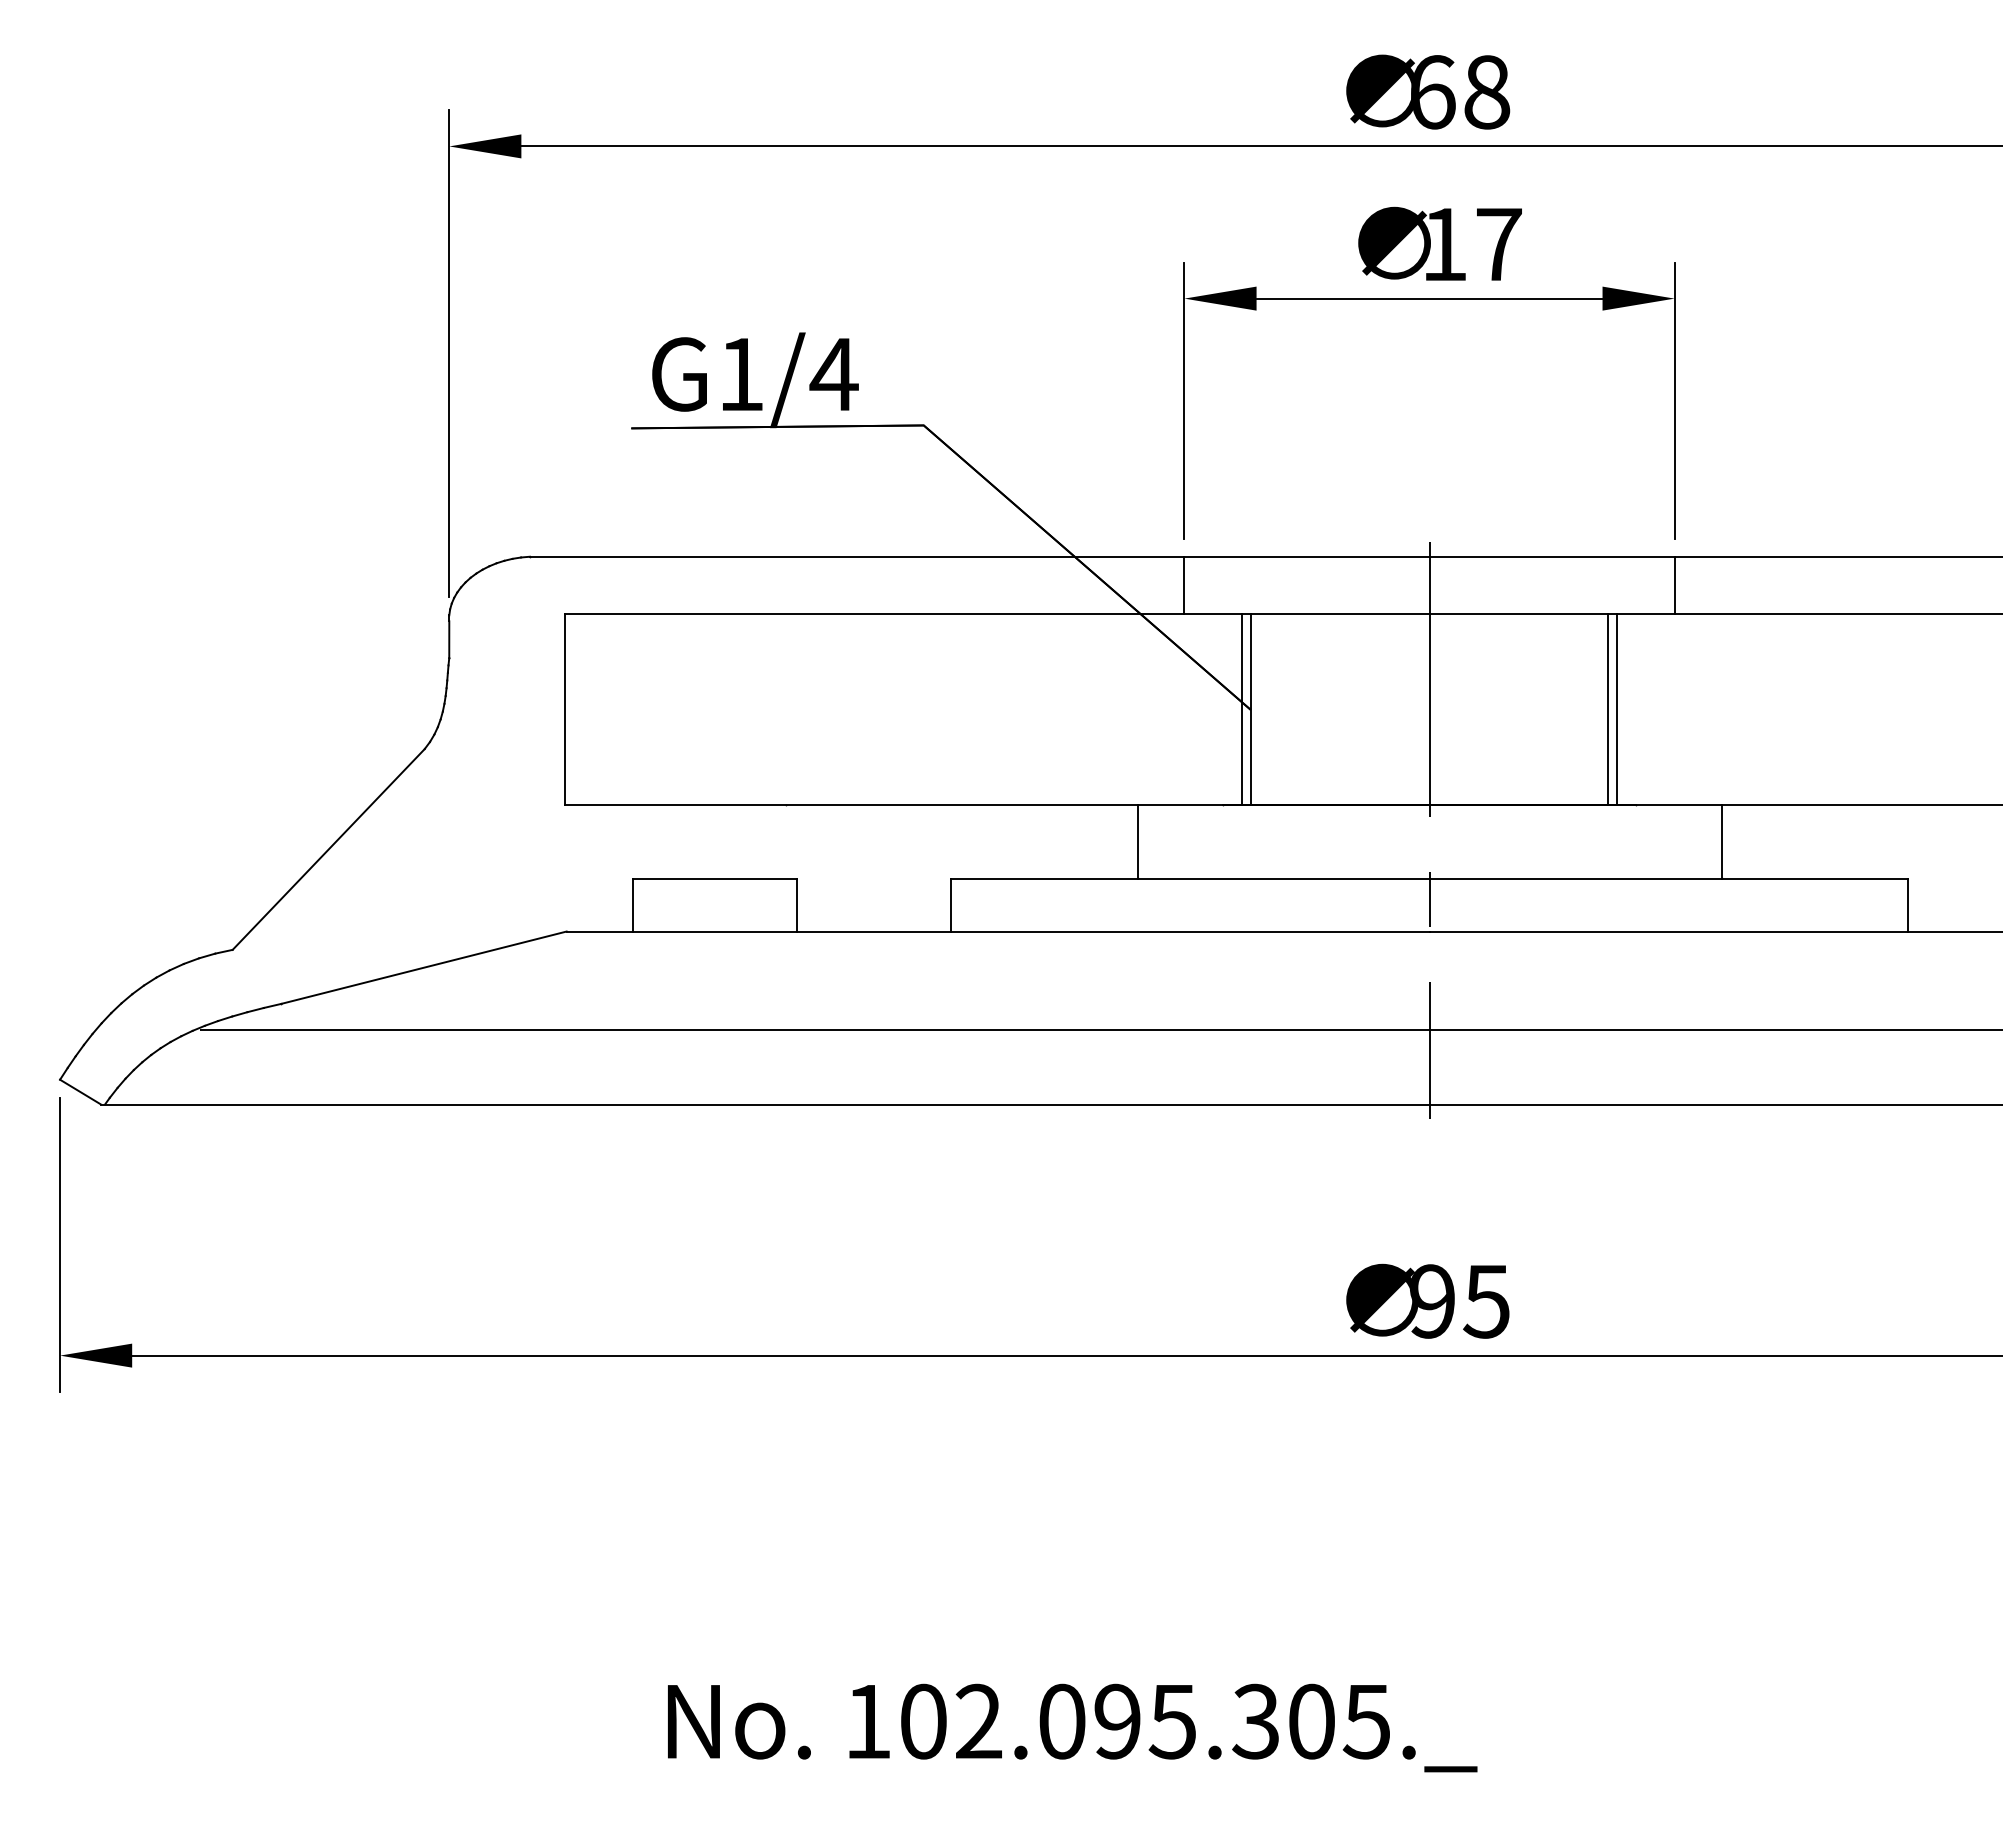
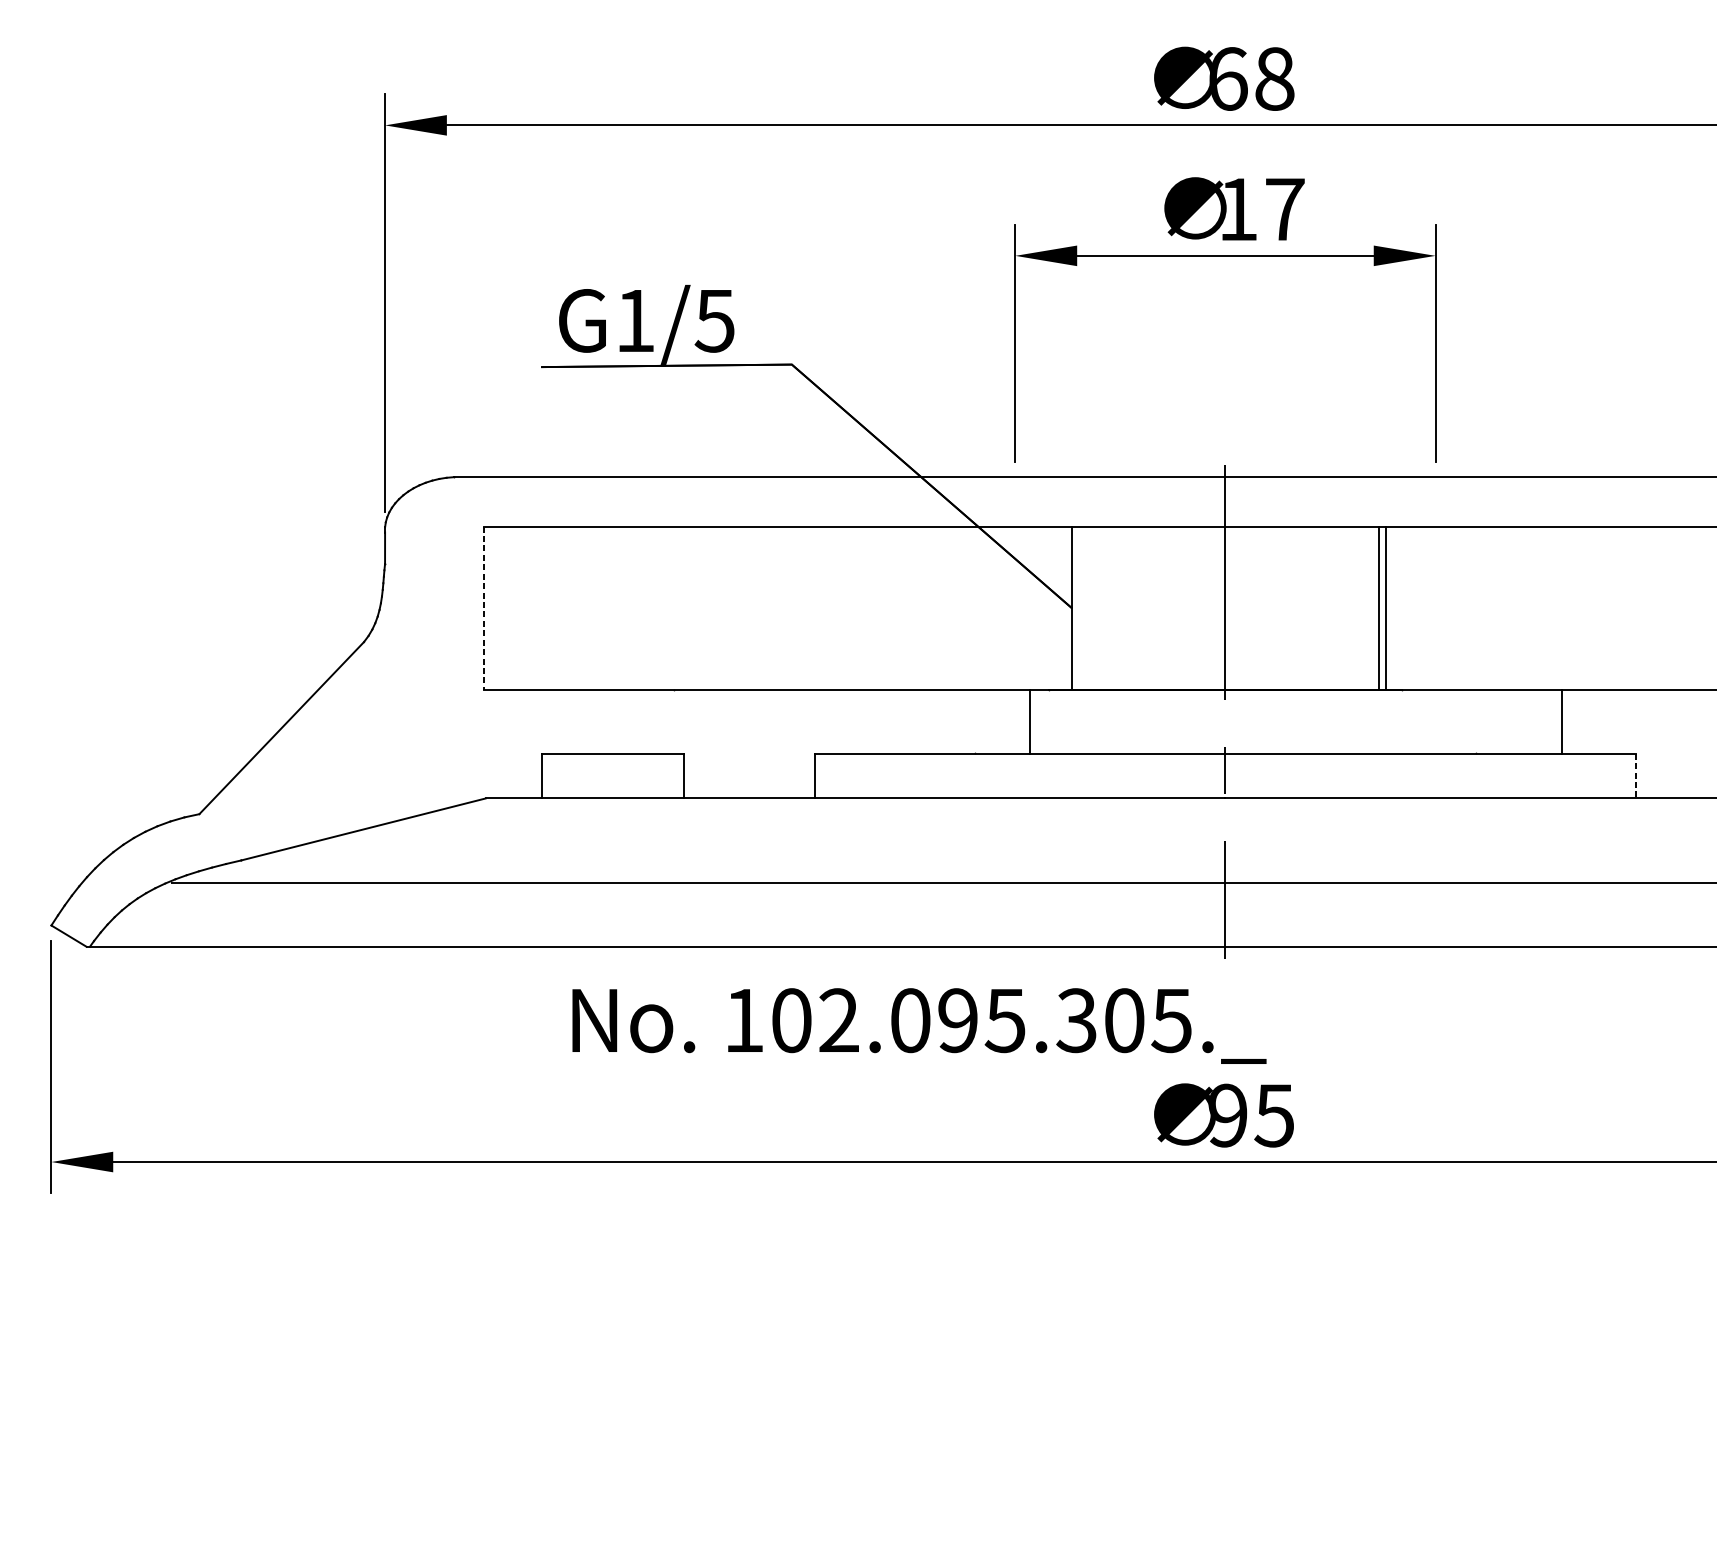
text: (833, 374) -> (714, 320), G1/4 -> G1/5
line: (1184, 585) -> (1015, 501), removed
line: (1674, 585) -> (1435, 501), removed
line: (564, 709) -> (483, 608), solid -> dashed
line: (1242, 709) -> (1065, 608), removed
line: (1137, 842) -> (1029, 722), moved
line: (1721, 842) -> (1561, 722), moved
line: (1908, 905) -> (1636, 776), solid -> dashed
text: (1072, 1727) -> (919, 1025), moved

